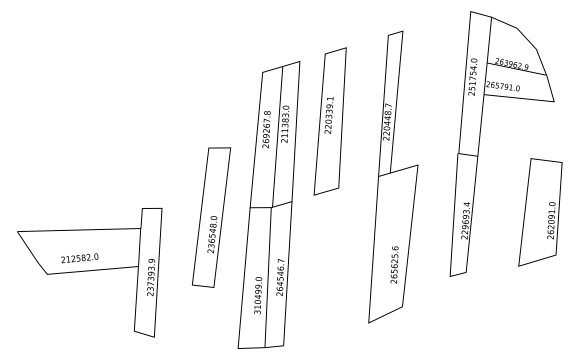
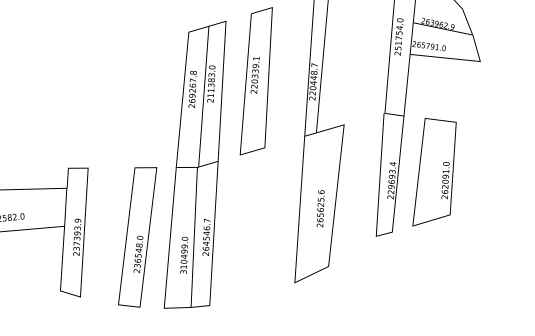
text: (540, 212) -> (434, 172), moved
text: (211, 217) -> (137, 237), moved
text: (394, 264) -> (320, 208), moved

